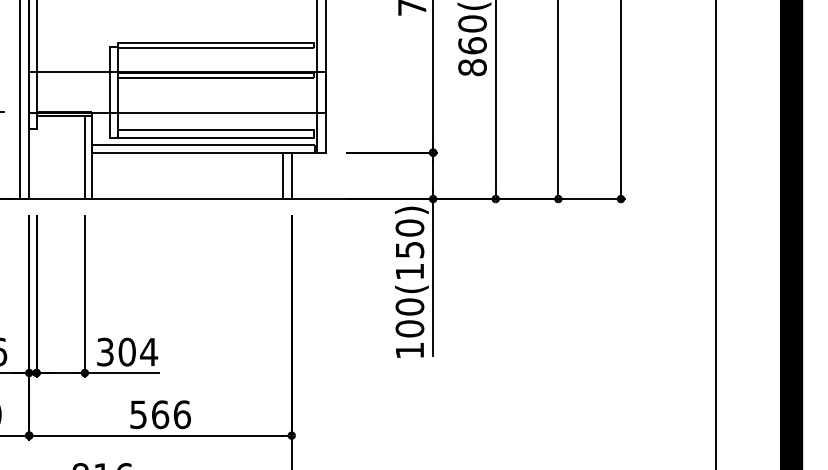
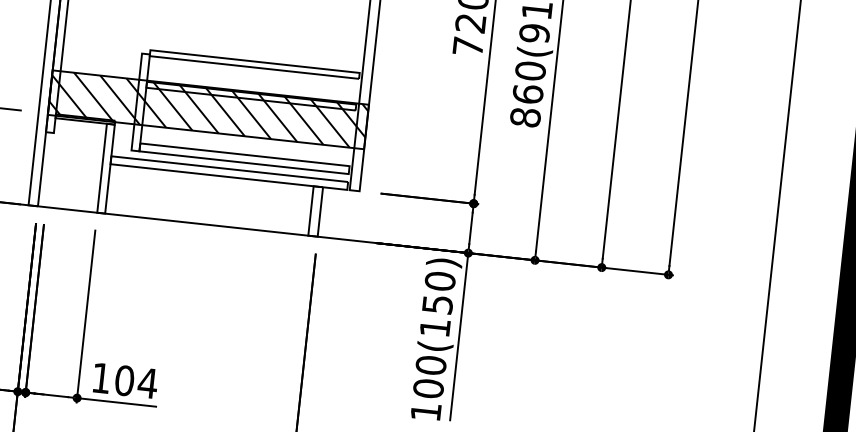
hatch: (177, 92) -> (208, 109), added
text: (105, 351) -> (101, 377), 304 -> 104

